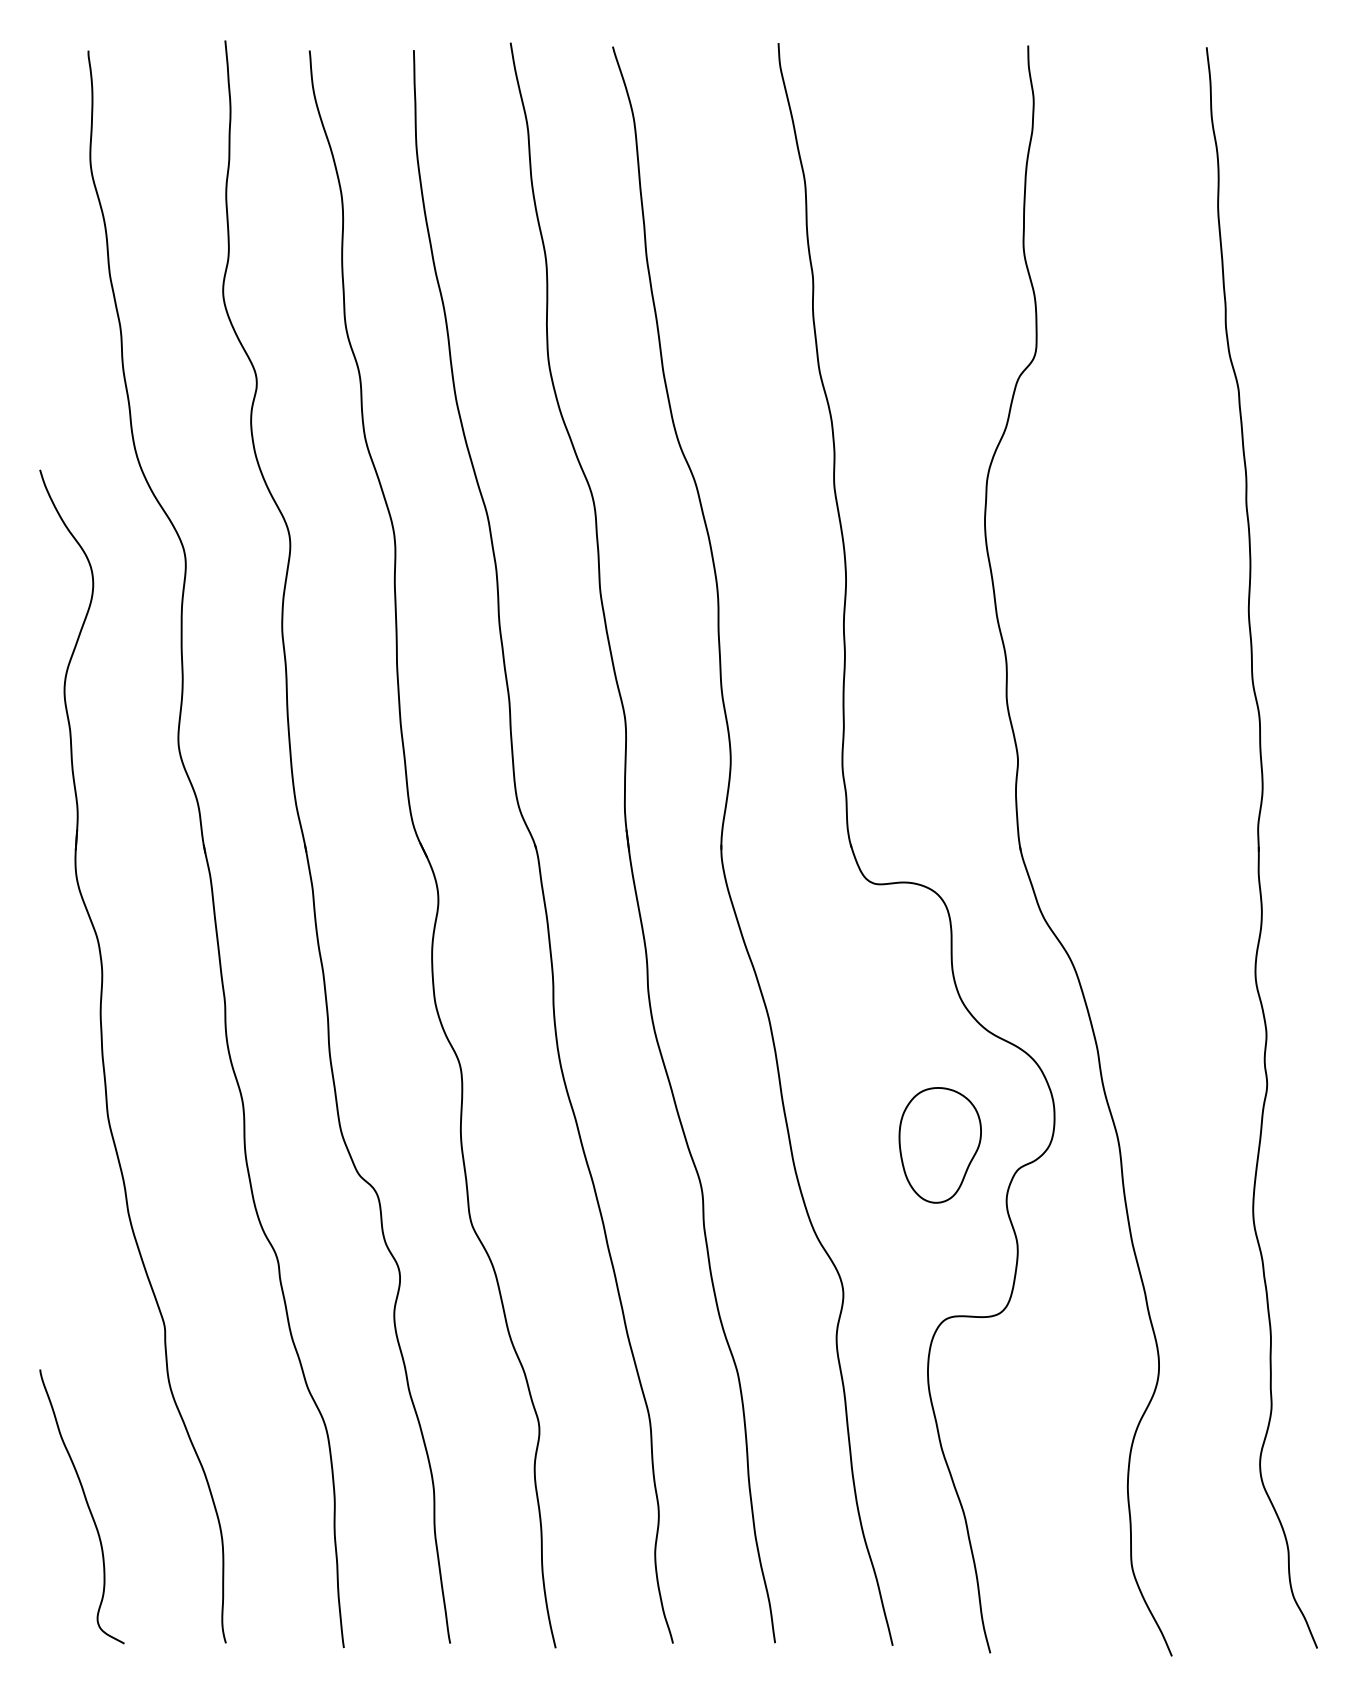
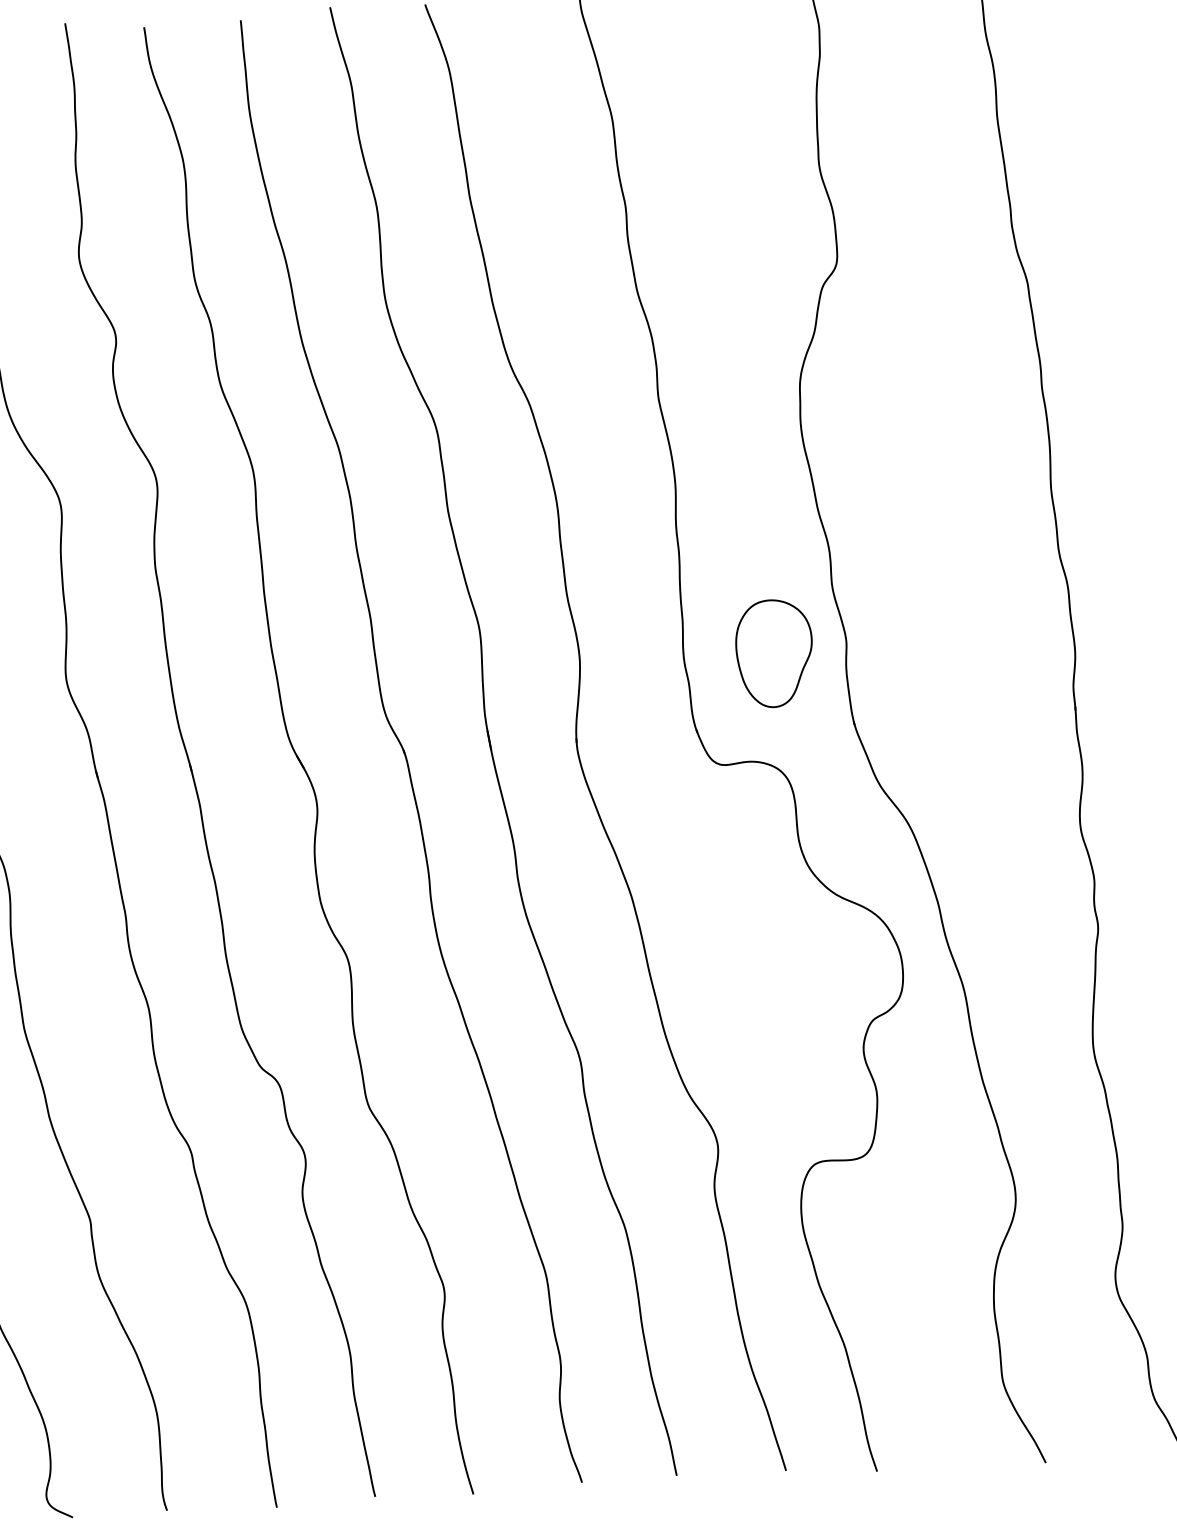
part: (939, 1145) -> (773, 653), moved

